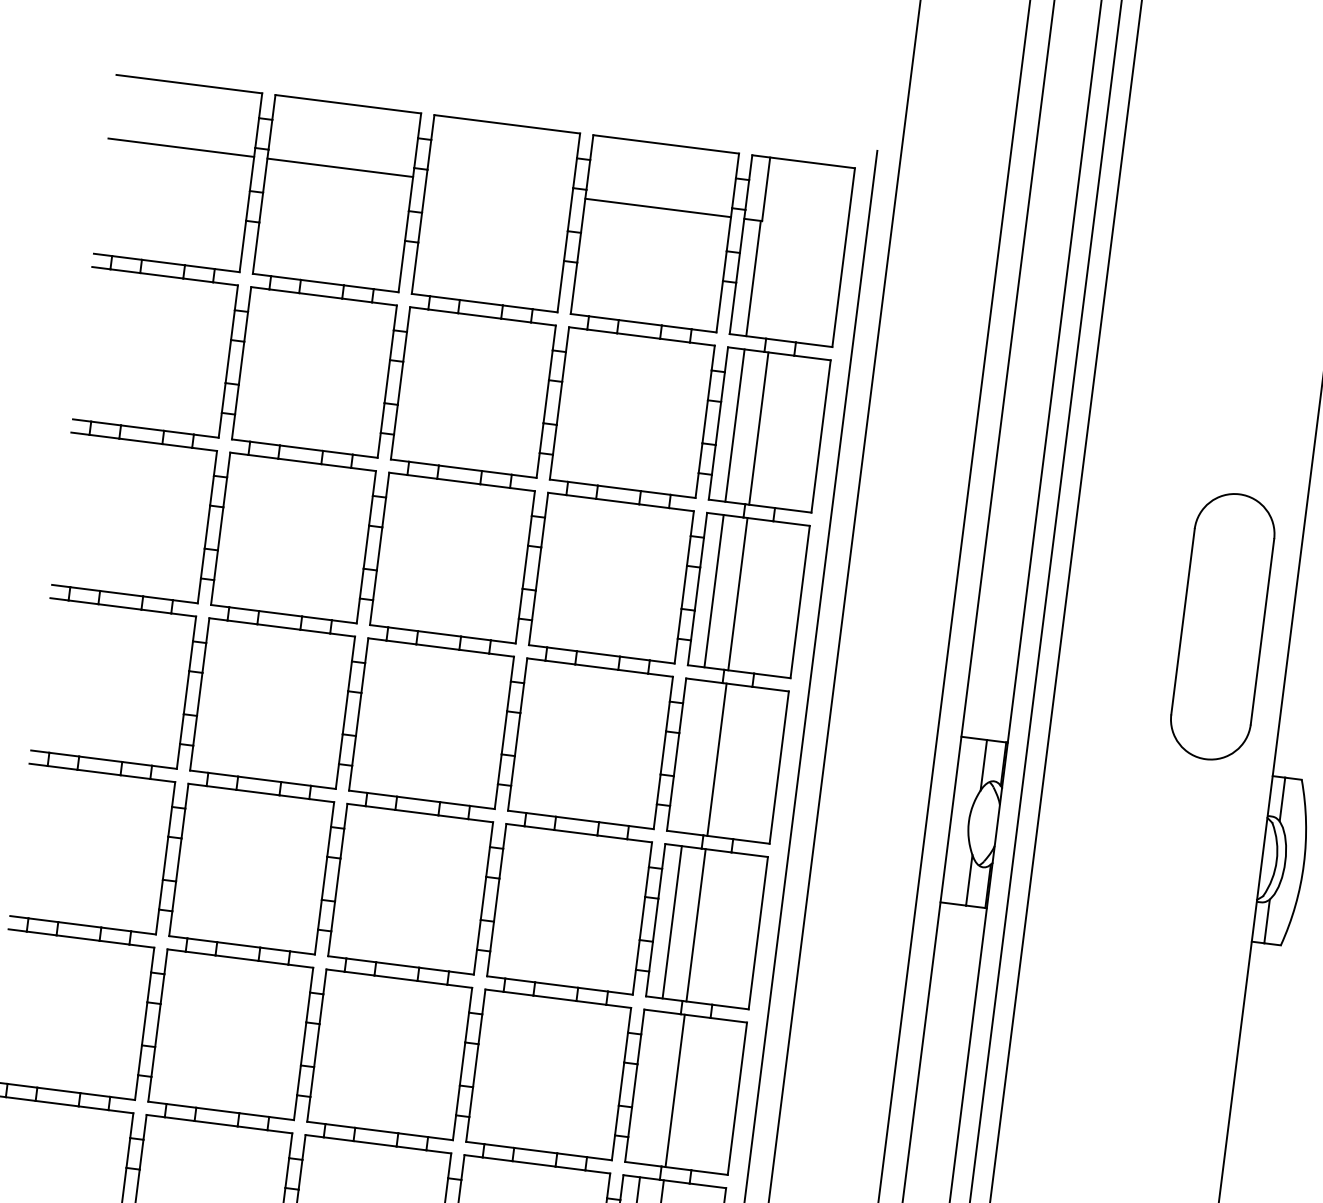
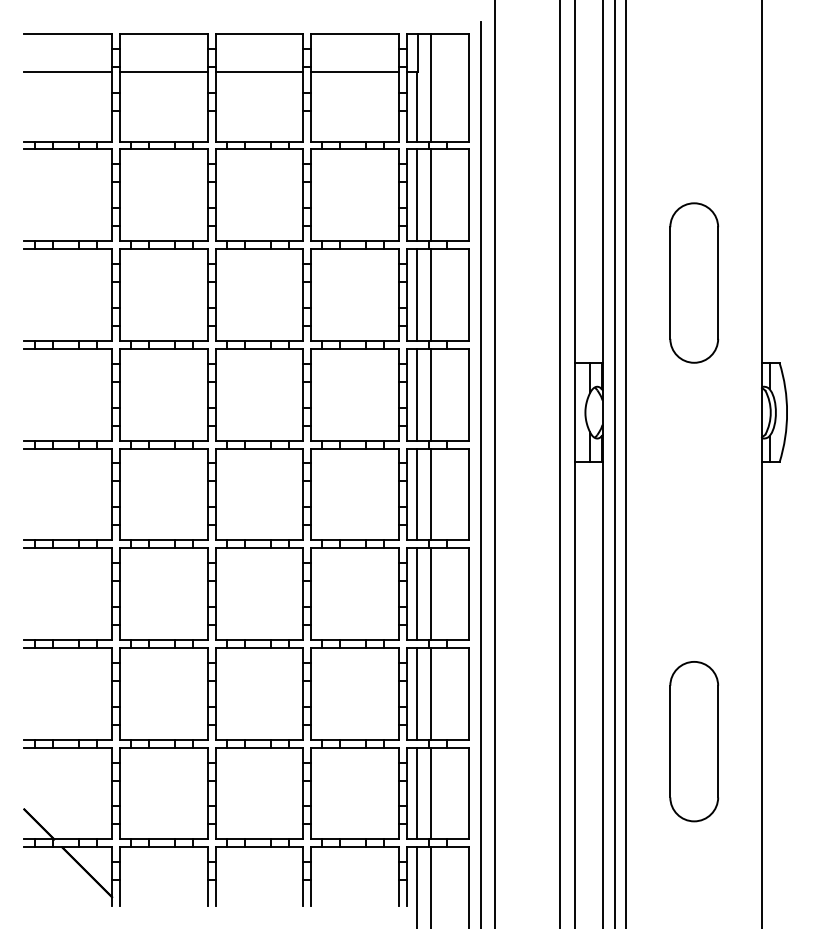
line: (498, 188) -> (259, 72), added
line: (781, 249) -> (431, 87), added
part: (1223, 625) -> (694, 282), moved
line: (693, 756) -> (417, 394), added
line: (652, 1086) -> (417, 593), added

